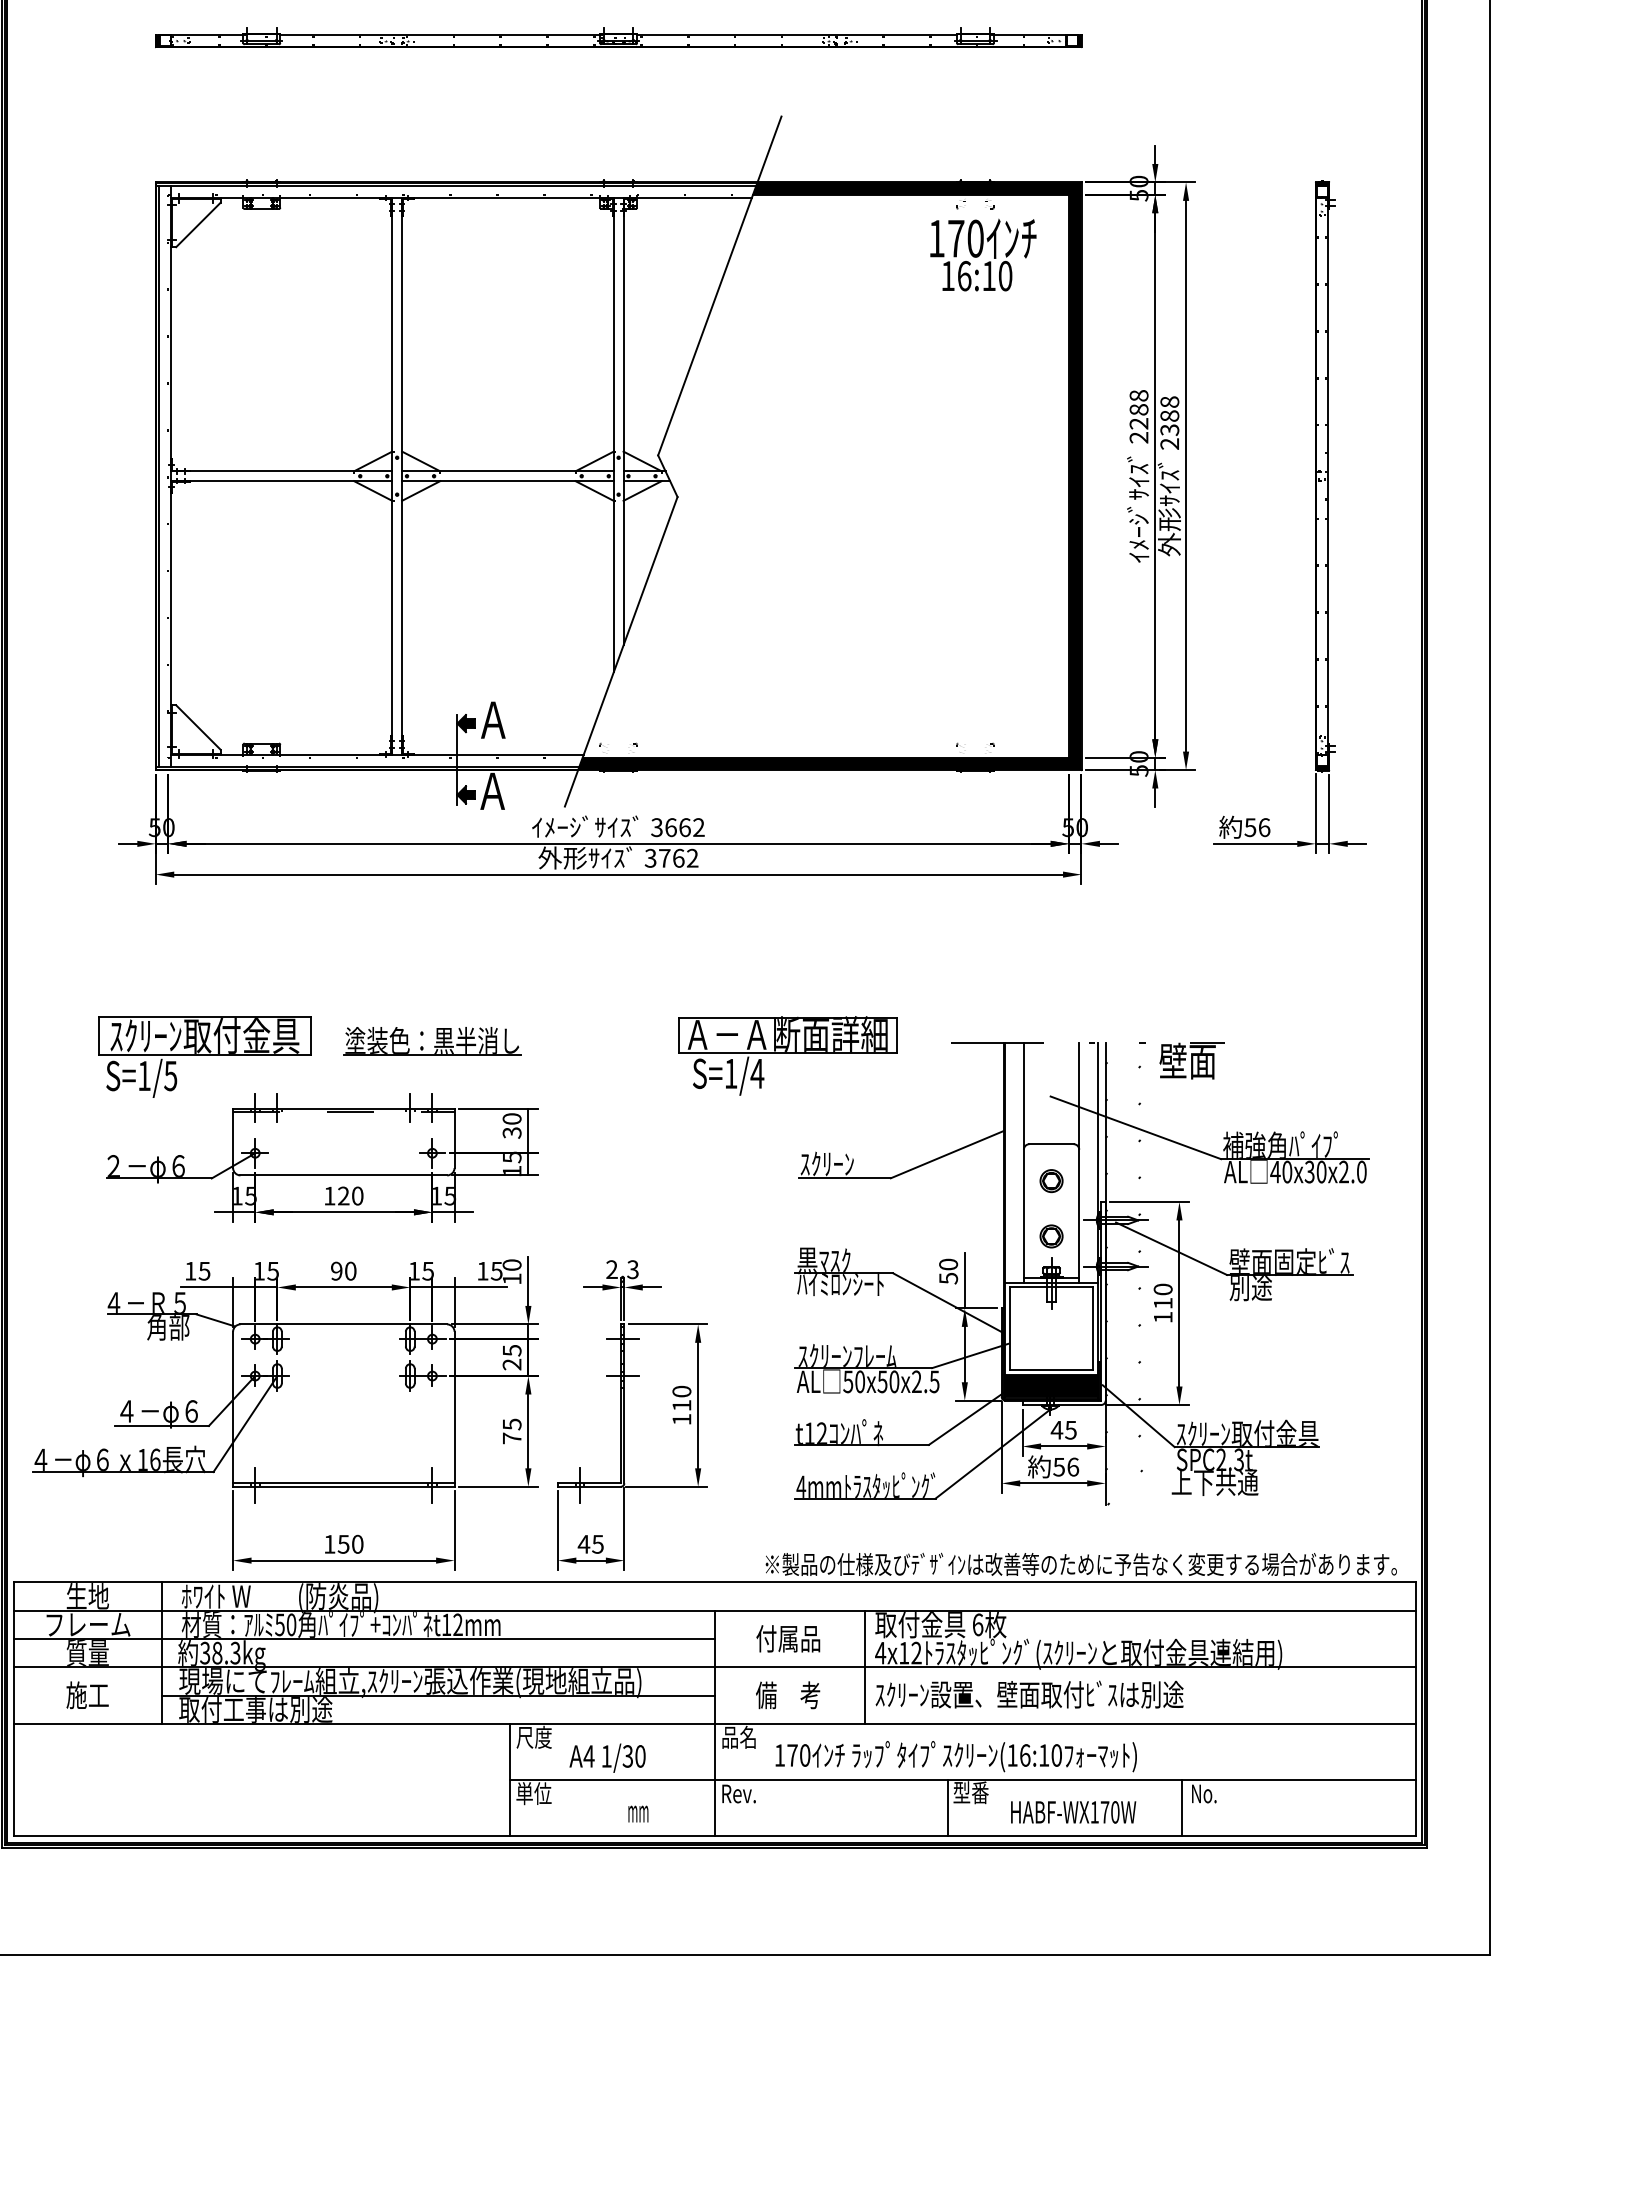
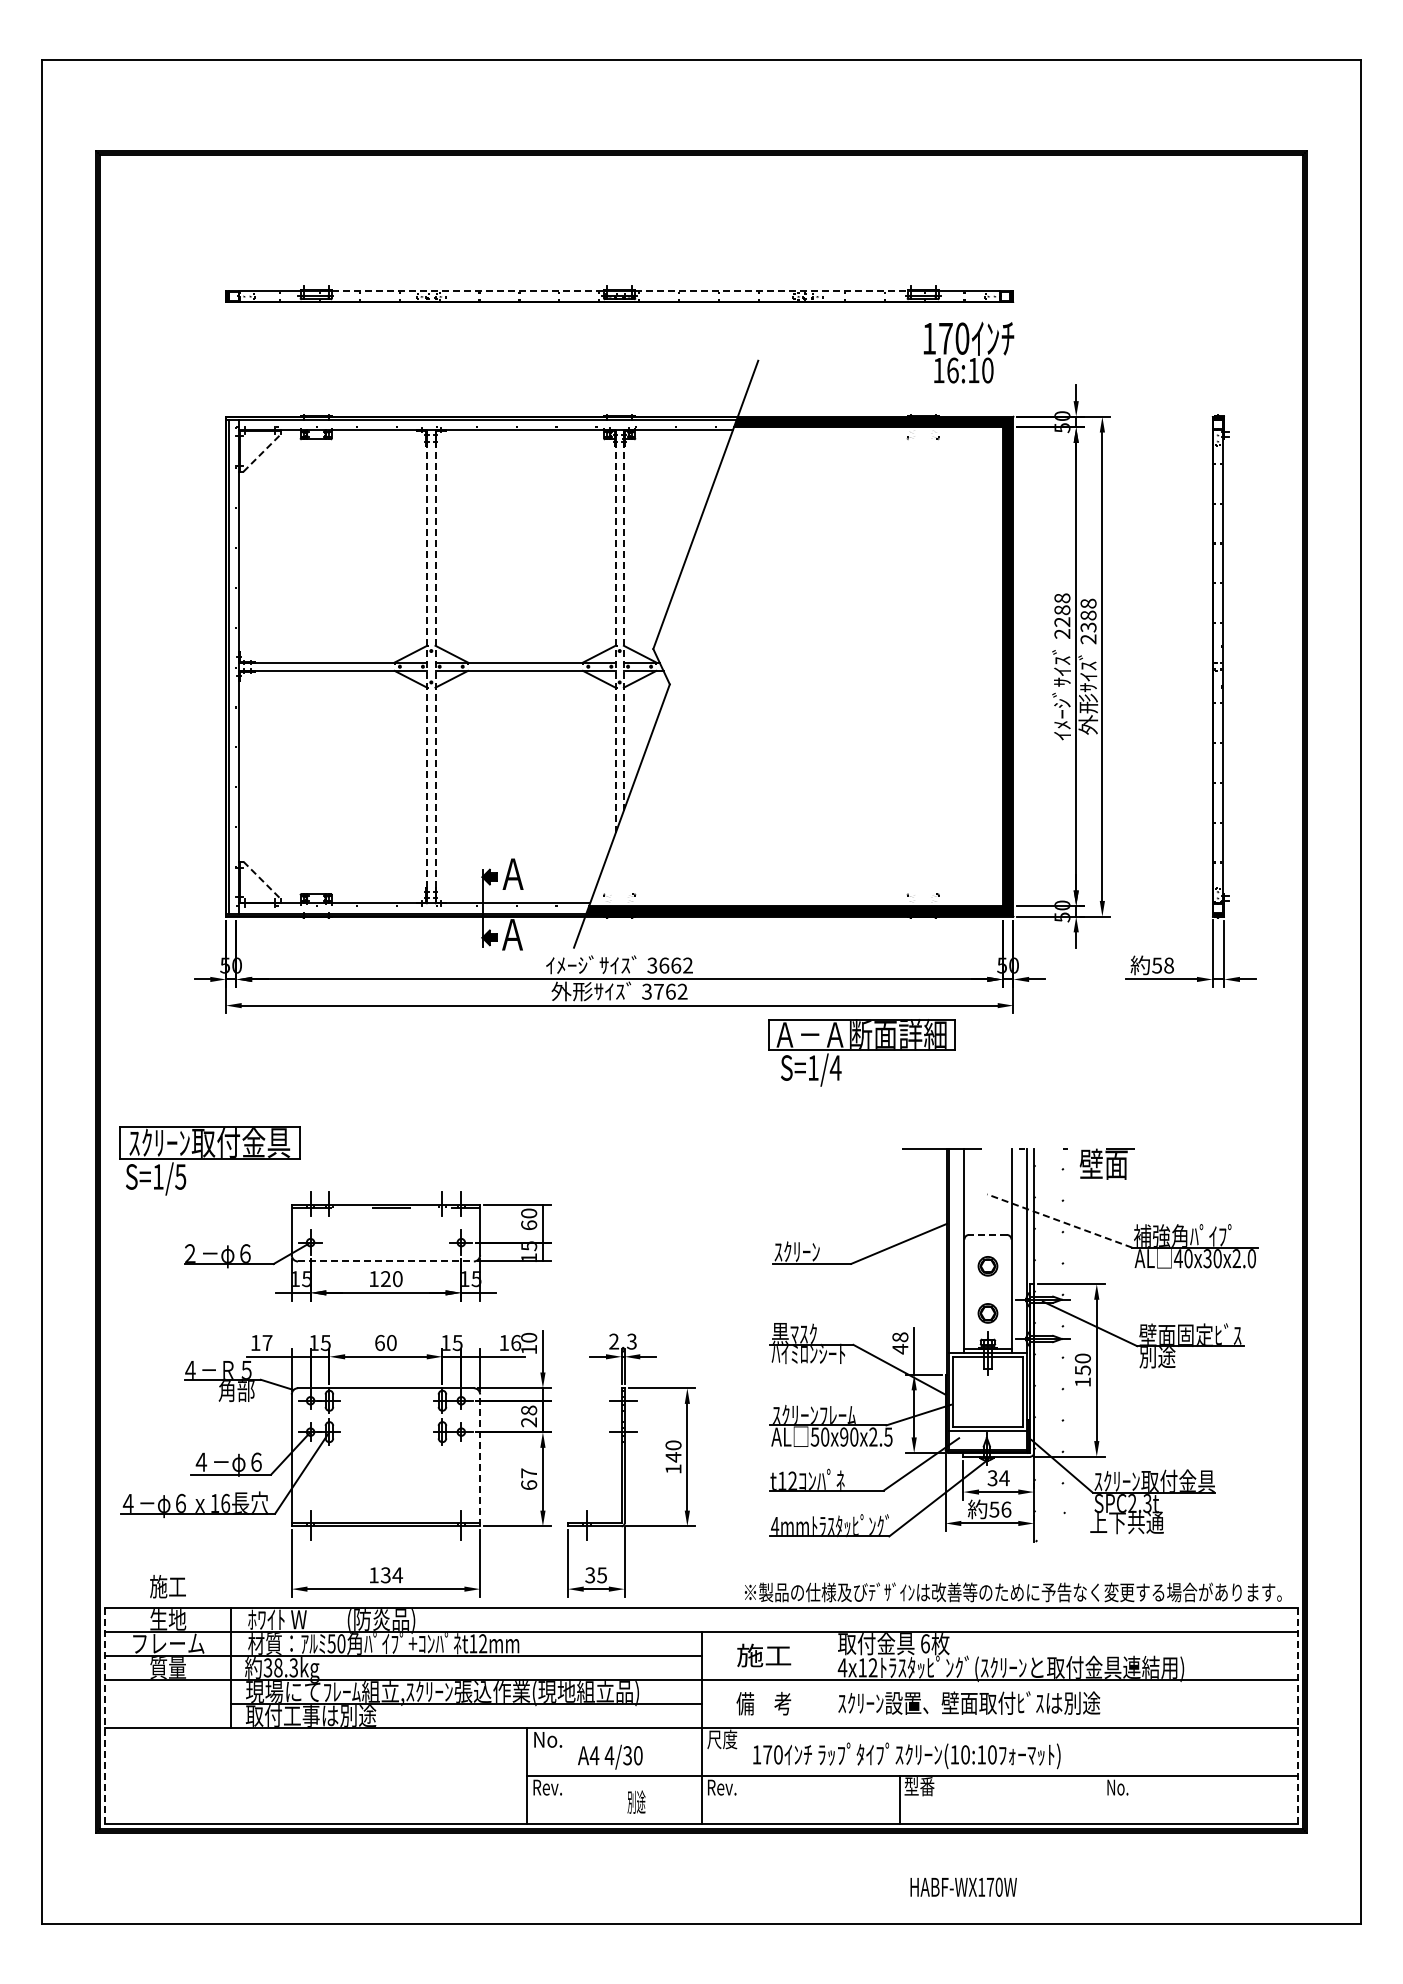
line: (440, 35) -> (468, 291), solid -> dashed
line: (797, 35) -> (771, 291), solid -> dashed
line: (198, 225) -> (262, 453), solid -> dashed
text: (982, 254) -> (968, 352), moved
line: (623, 421) -> (623, 620), solid -> dashed
line: (613, 434) -> (615, 631), solid -> dashed
line: (392, 475) -> (427, 666), solid -> dashed
line: (402, 475) -> (435, 666), solid -> dashed
line: (198, 727) -> (262, 880), solid -> dashed
text: (1264, 827) -> (1169, 965), 56 -> 58
part: (431, 1041) -> (460, 1147), removed
part: (787, 1055) -> (861, 1052), moved
part: (204, 1056) -> (209, 1160), moved
line: (1135, 1127) -> (1059, 1220), solid -> dashed
text: (512, 1133) -> (529, 1225), 30 -> 60
line: (1051, 1143) -> (987, 1234), solid -> dashed
line: (343, 1175) -> (385, 1261), solid -> dashed
text: (336, 1270) -> (379, 1342), 90 -> 60
text: (497, 1270) -> (516, 1342), 15 -> 16
text: (204, 1271) -> (267, 1343), 15 -> 17
text: (948, 1271) -> (900, 1343), 50 -> 48
text: (1162, 1303) -> (1082, 1370), 110 -> 150
text: (512, 1350) -> (529, 1410), 25 -> 28
text: (882, 1381) -> (844, 1436), 50x50x2.5 -> 50x90x2.5
fill: (1051, 1385) -> (987, 1440), removed
text: (681, 1405) -> (673, 1457), 110 -> 140
line: (454, 1409) -> (480, 1460), solid -> dashed
text: (512, 1430) -> (529, 1478), 75 -> 67
text: (1063, 1430) -> (998, 1478), 45 -> 34
text: (351, 1544) -> (392, 1575), 150 -> 134
text: (583, 1544) -> (589, 1575), 45 -> 35
text: (787, 1638) -> (763, 1655), 付属品 -> 施工
line: (865, 1666) -> (829, 1679), removed
text: (87, 1695) -> (167, 1586), moved
line: (14, 1709) -> (105, 1715), solid -> dashed
line: (1415, 1709) -> (1297, 1715), solid -> dashed
text: (533, 1737) -> (547, 1739), 尺度 -> No.
text: (739, 1737) -> (722, 1739), 品名 -> 尺度
text: (1025, 1755) -> (965, 1754), (16:10 -> (10:10
text: (606, 1756) -> (609, 1755), 1/30 -> 4/30
text: (533, 1793) -> (547, 1787), 単位 -> Rev.
line: (1181, 1807) -> (1098, 1799), removed
text: (638, 1810) -> (636, 1801), mm -> 別途
text: (1073, 1811) -> (963, 1886), moved

